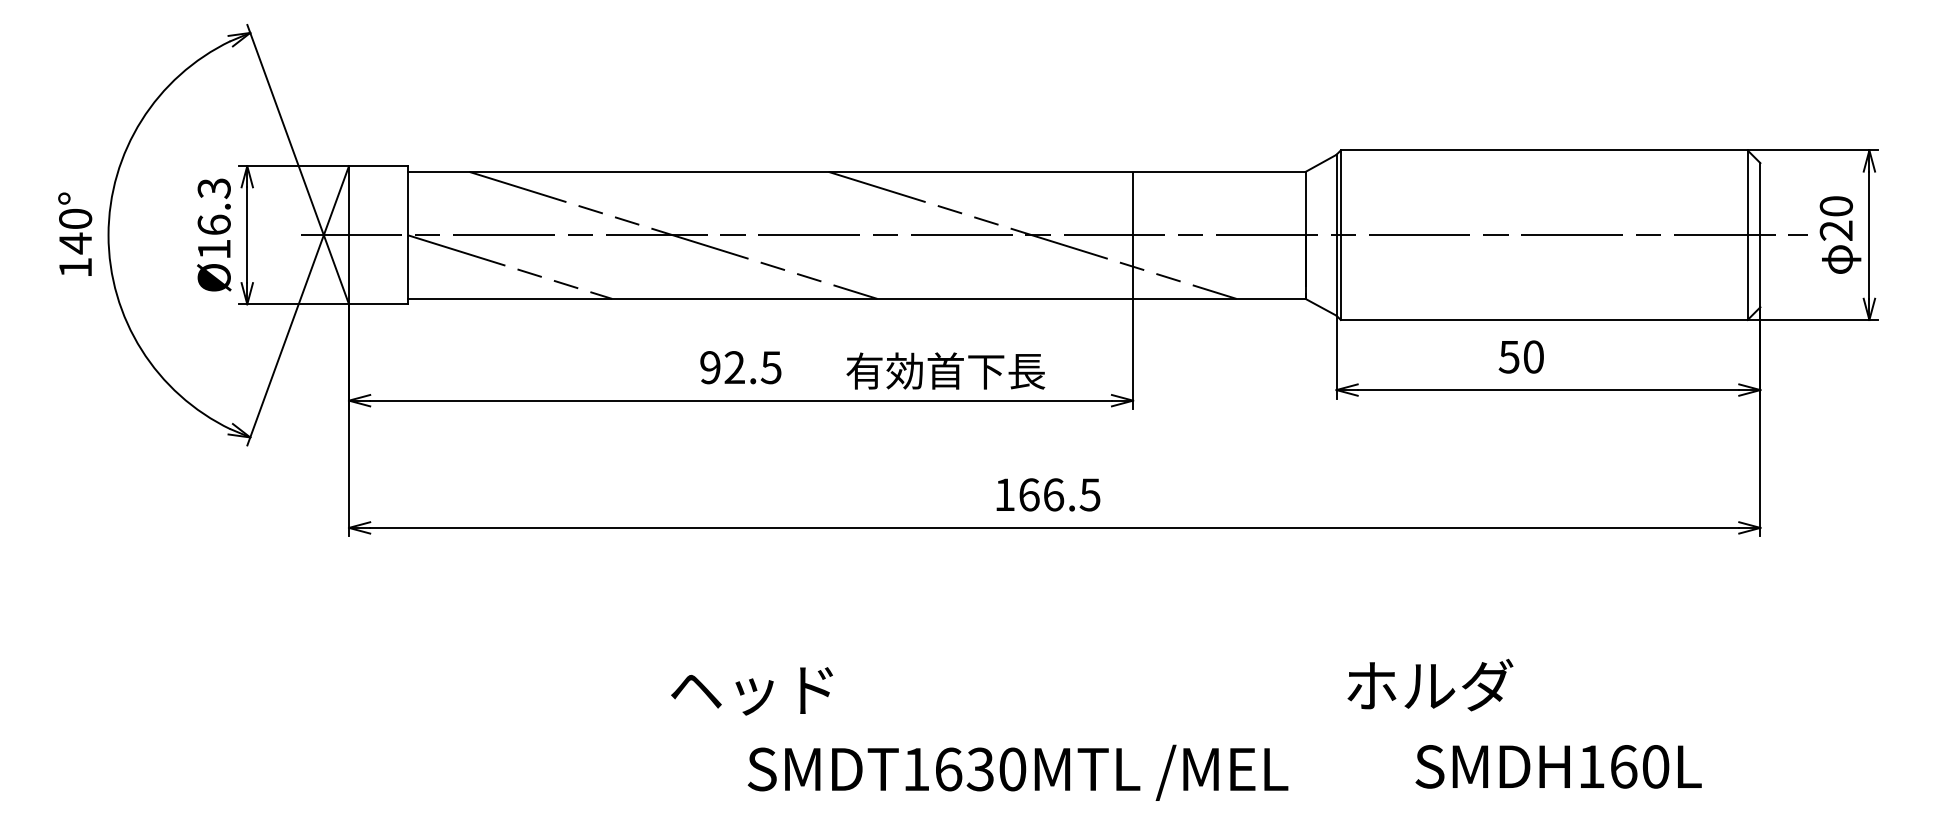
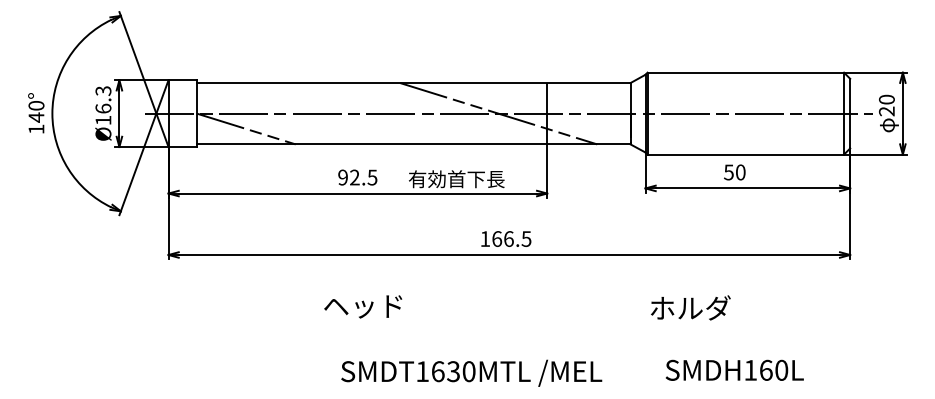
line: (671, 234) -> (324, 113), removed
text: (1429, 684) -> (690, 307), moved
text: (752, 690) -> (363, 306), moved
text: (1558, 764) -> (734, 369), moved
text: (1017, 771) -> (471, 372), moved

